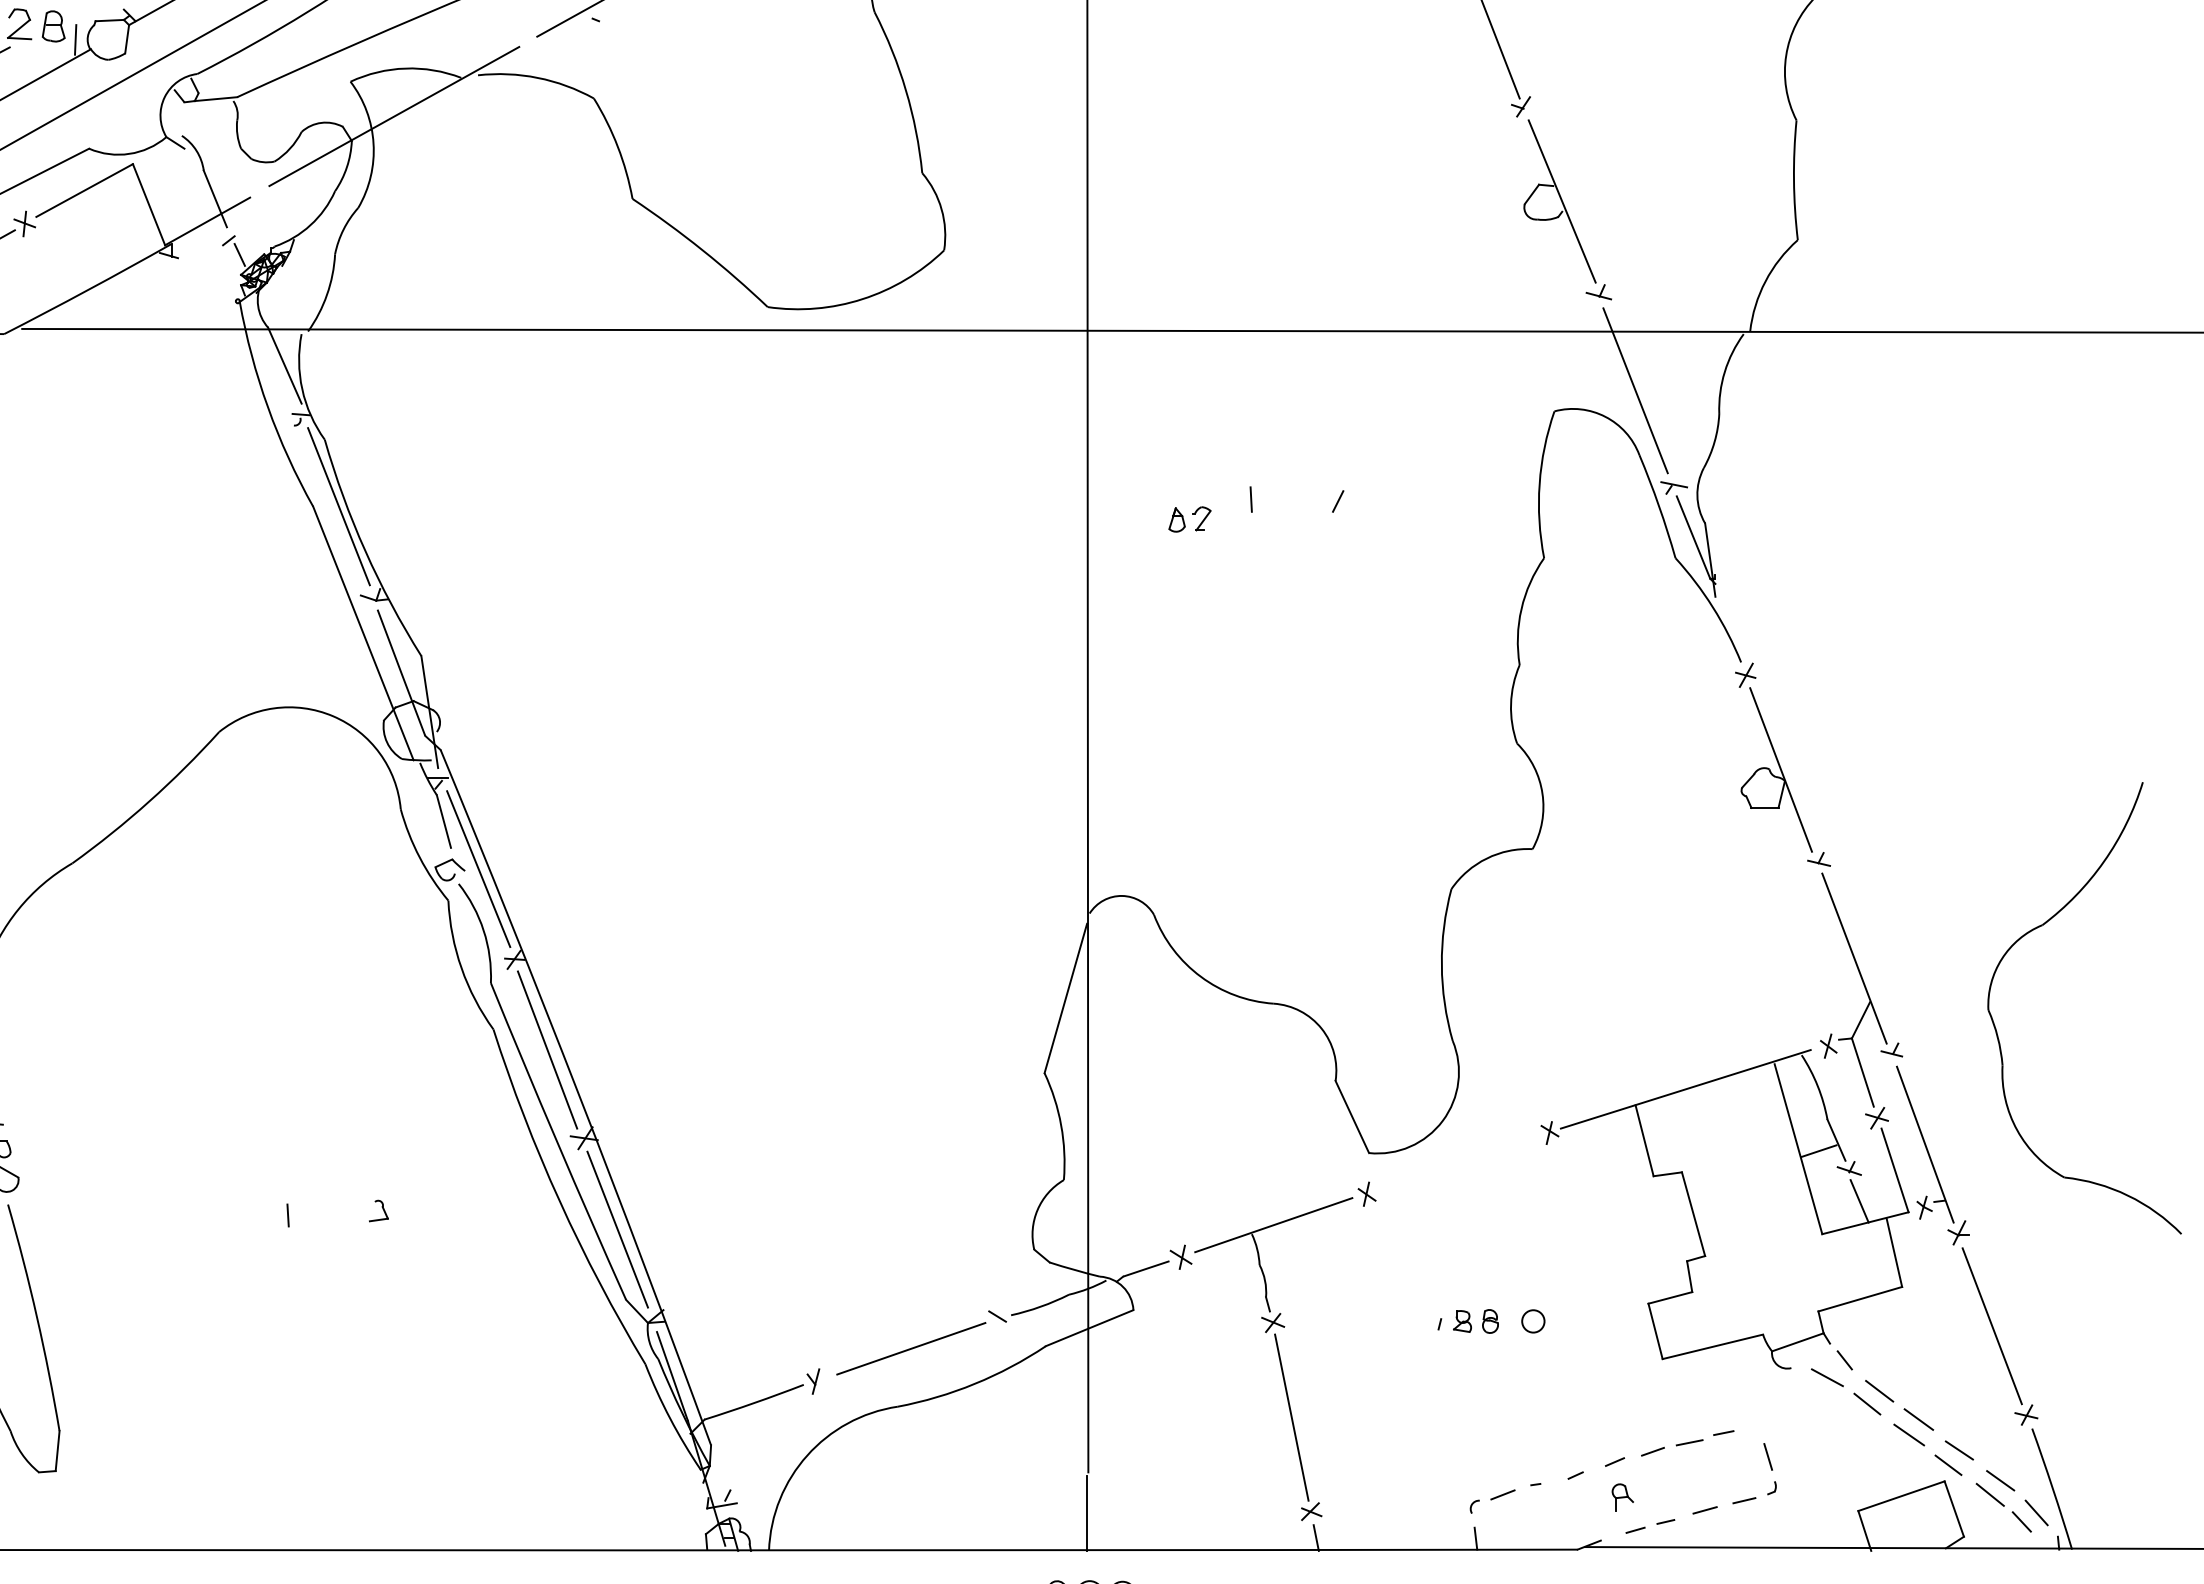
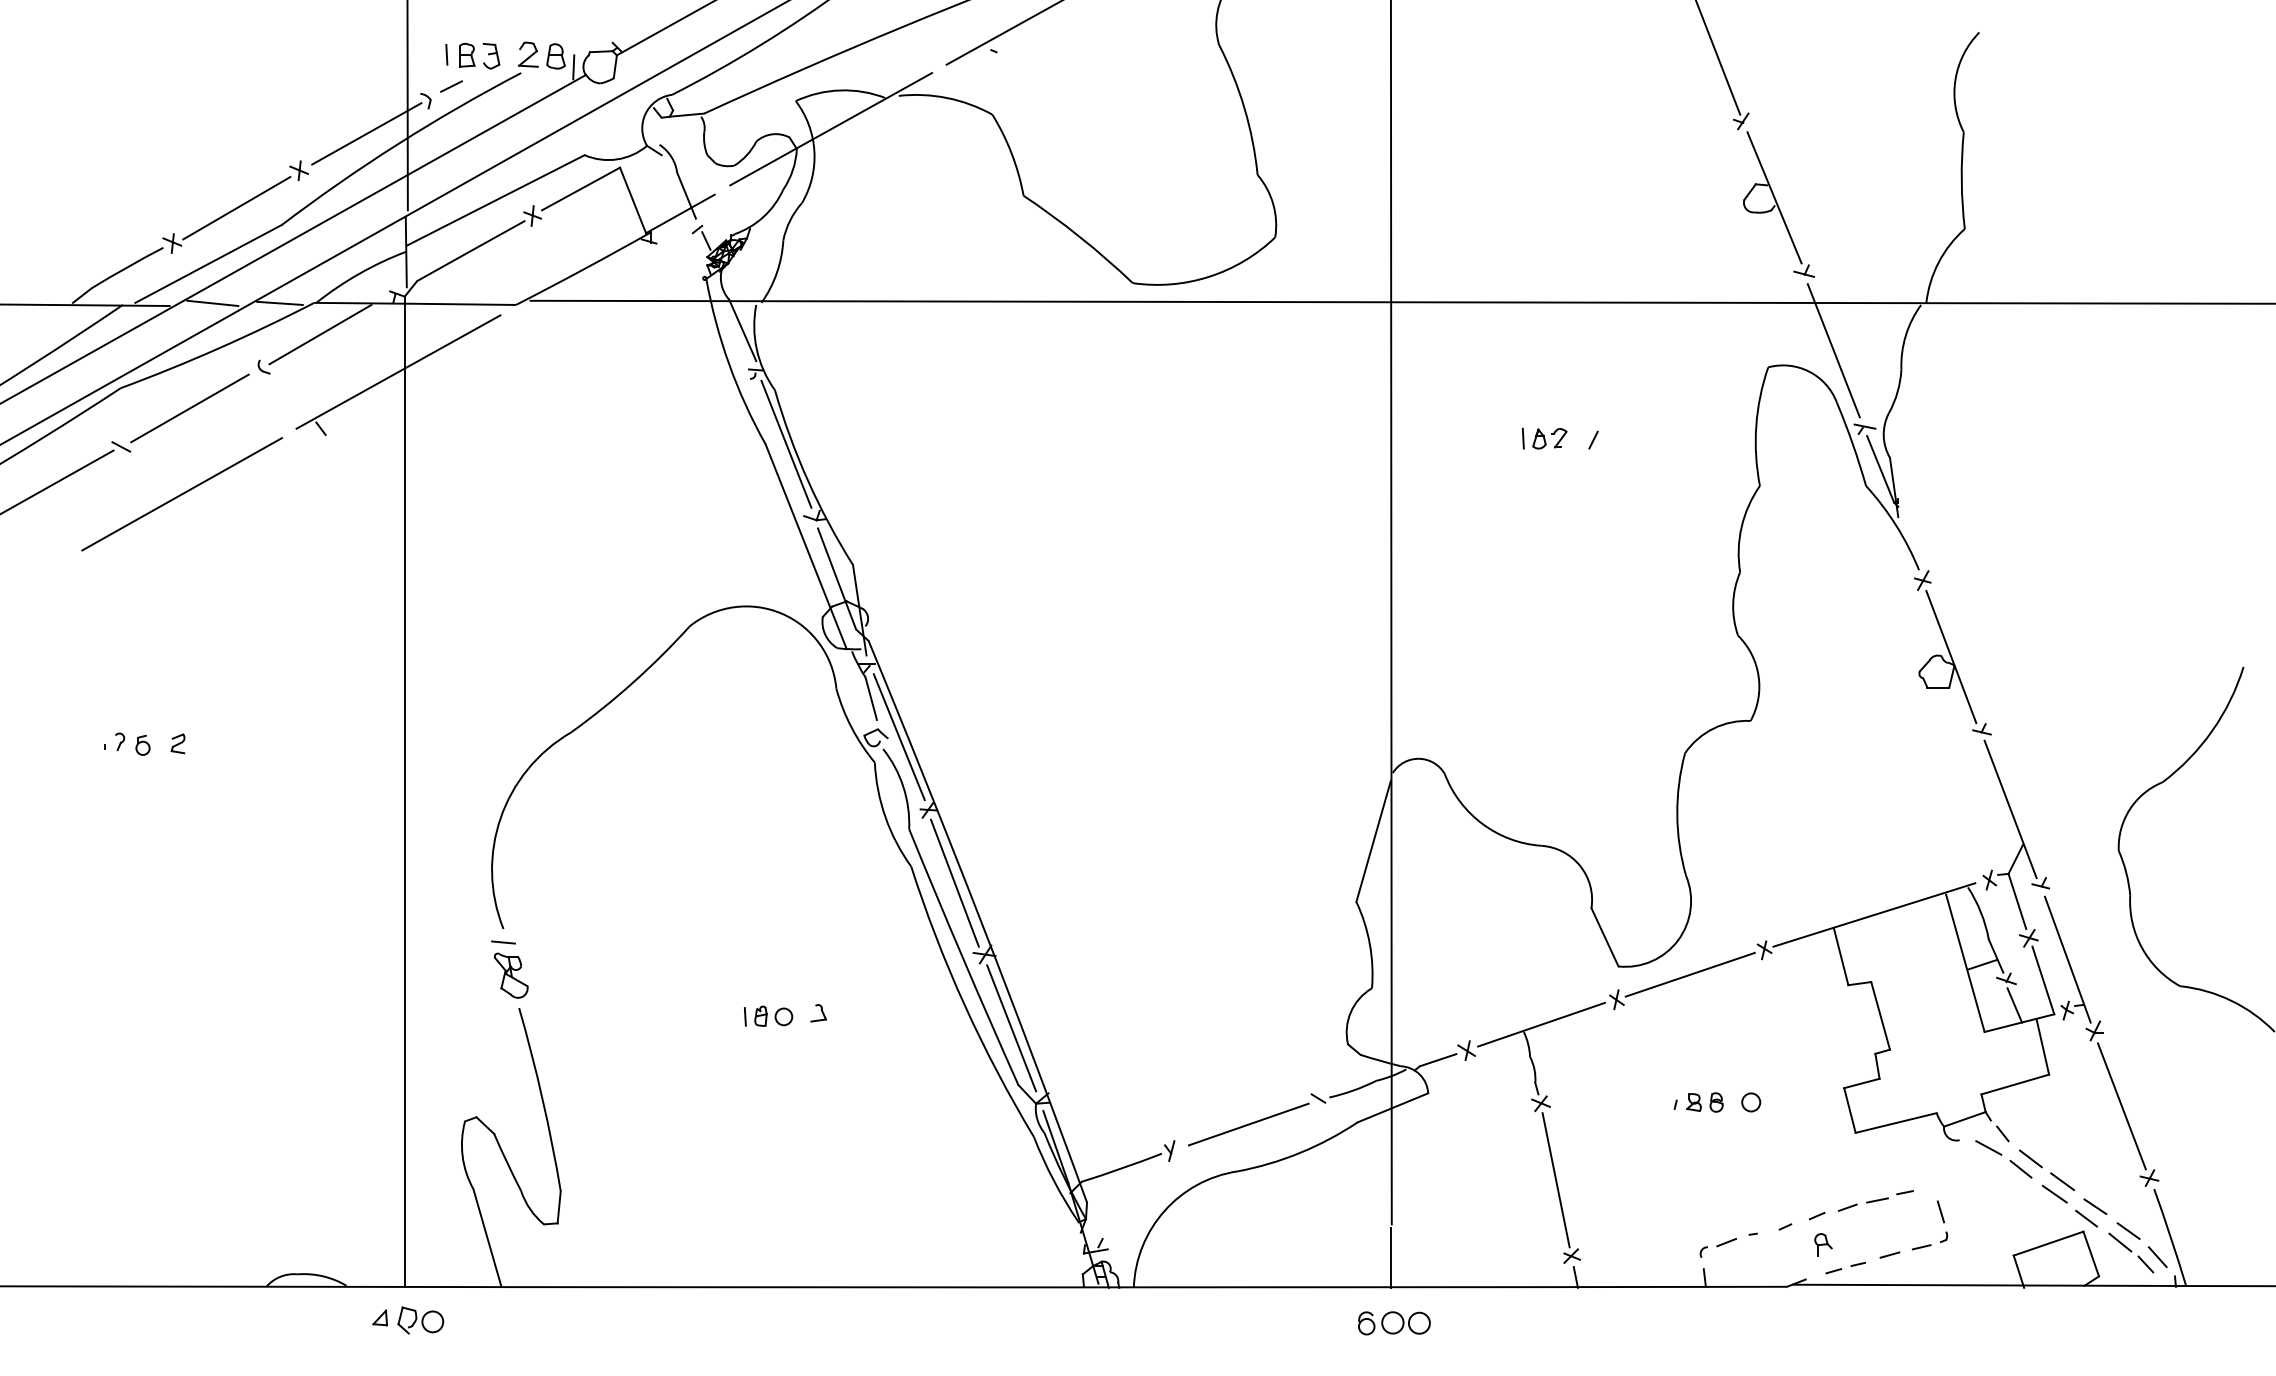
part: (1189, 519) -> (1549, 438), moved
line: (1456, 1163) -> (1689, 974), added
part: (322, 1213) -> (773, 1015), added

